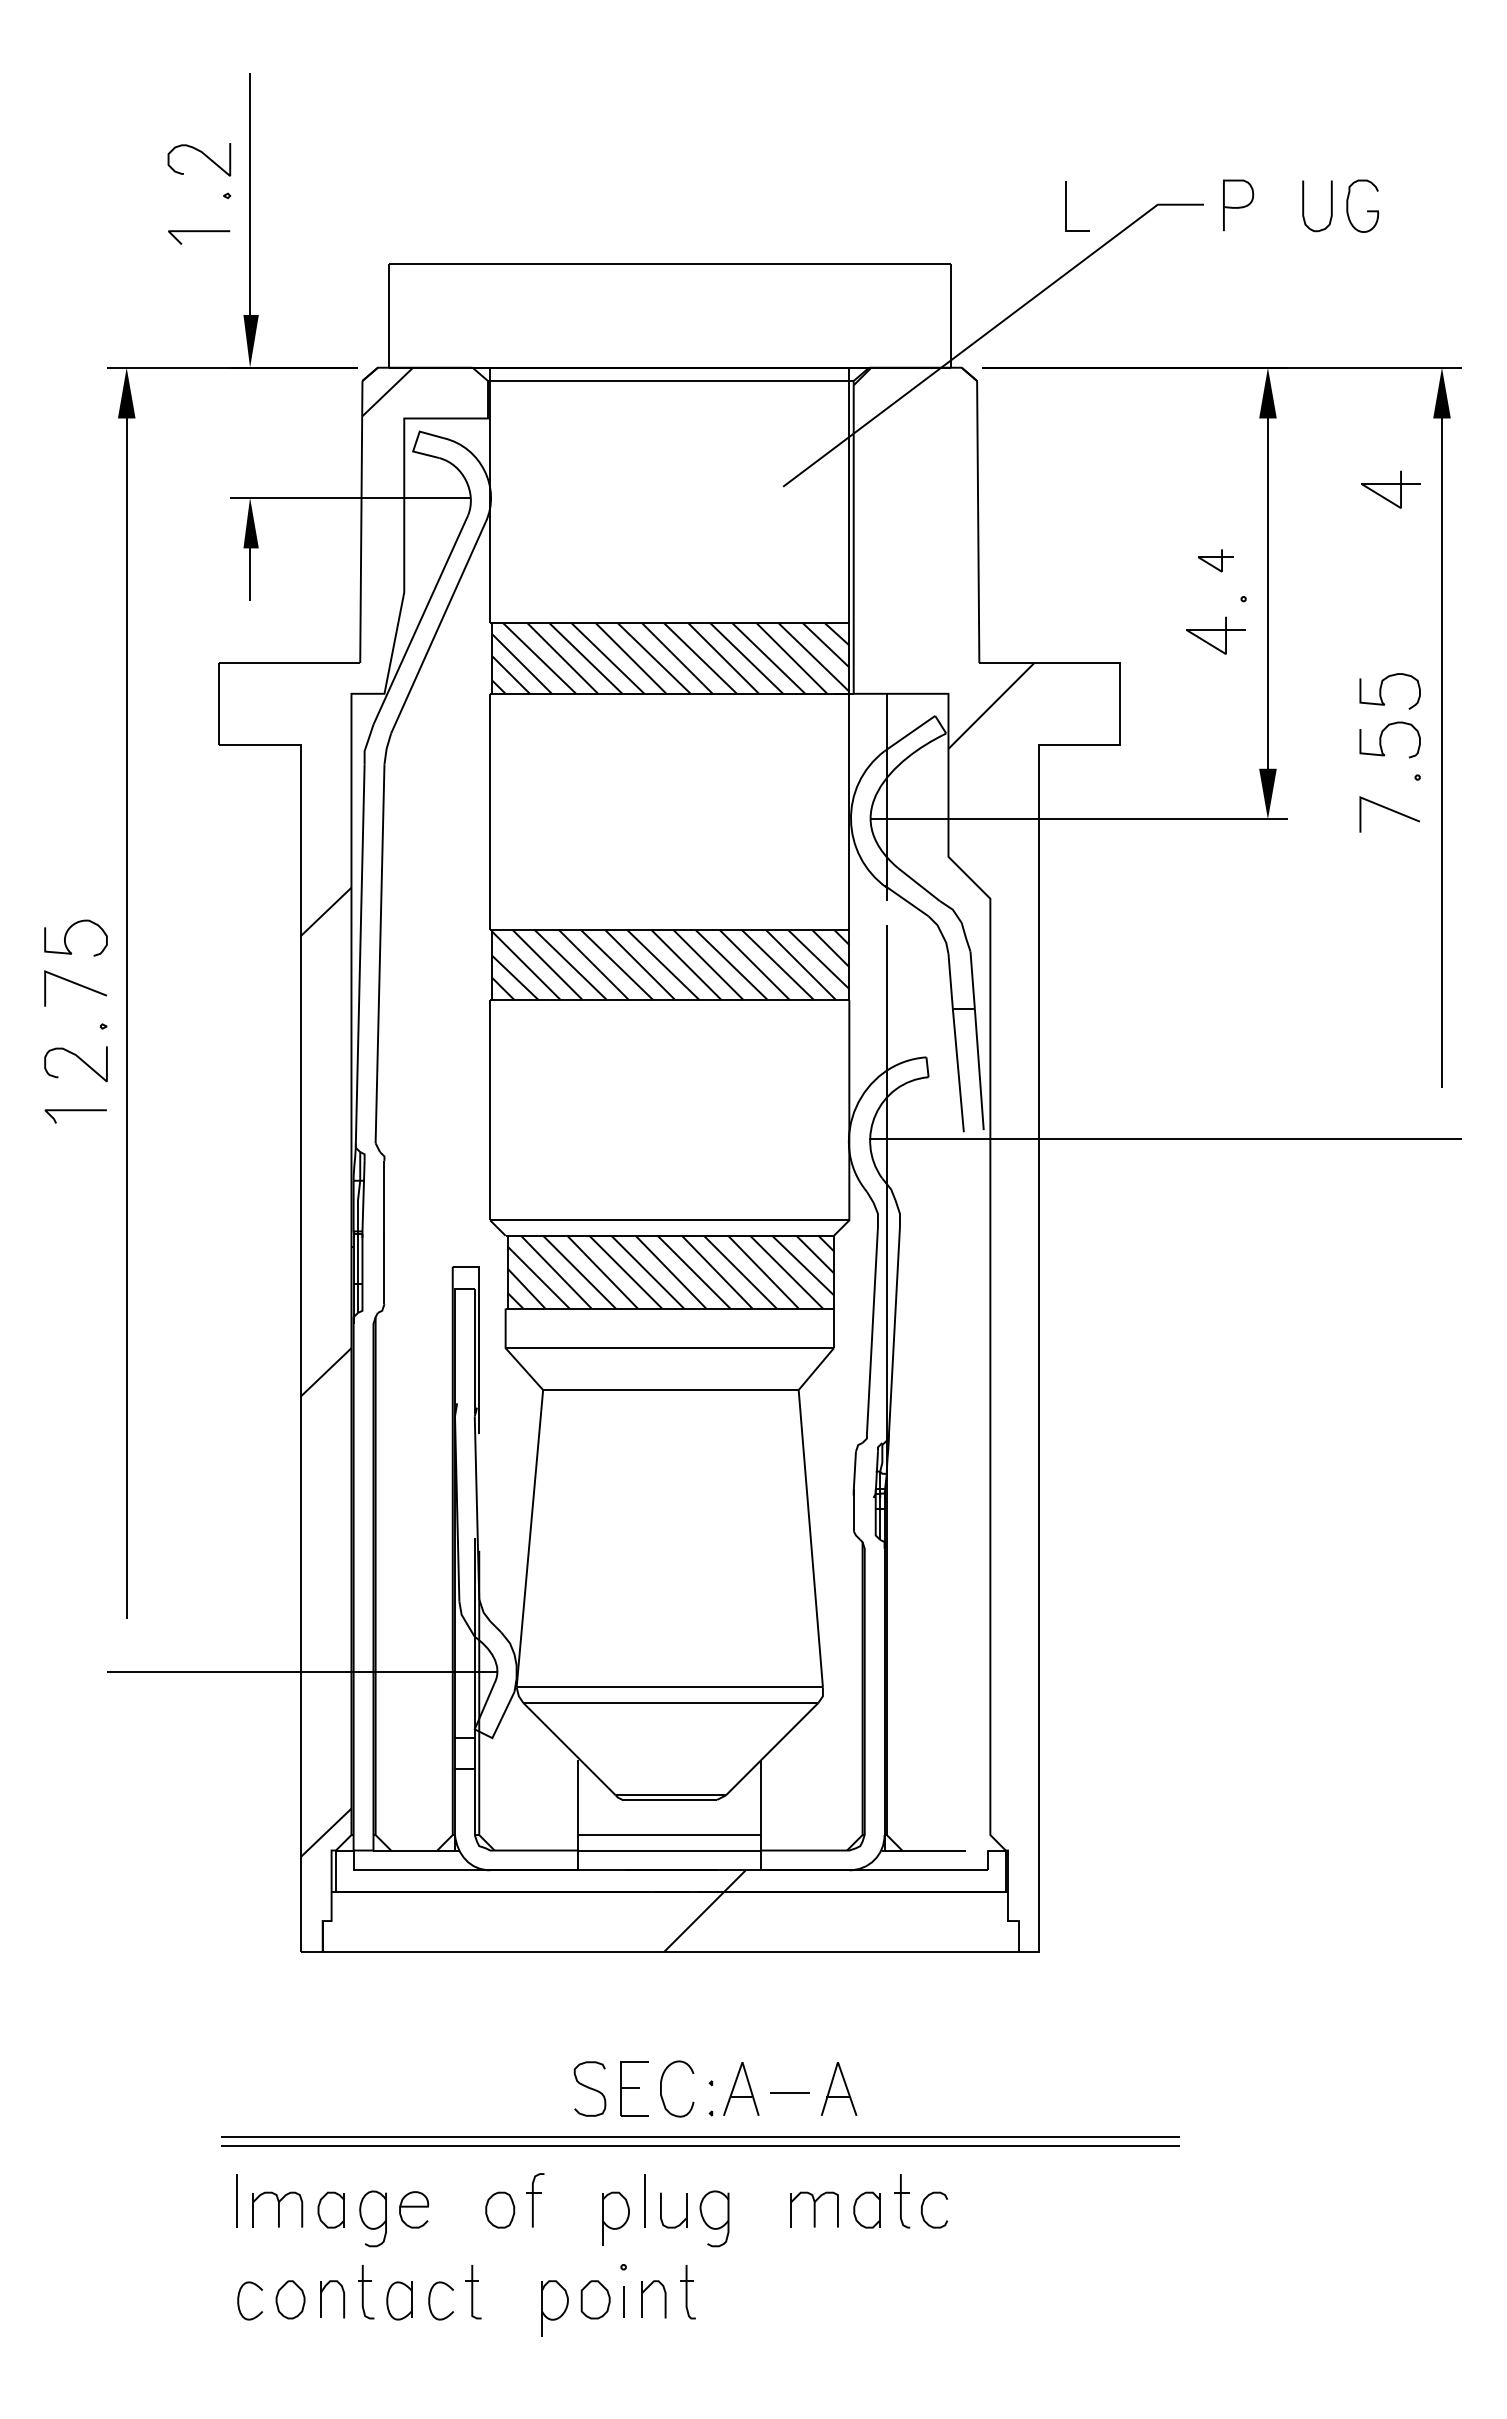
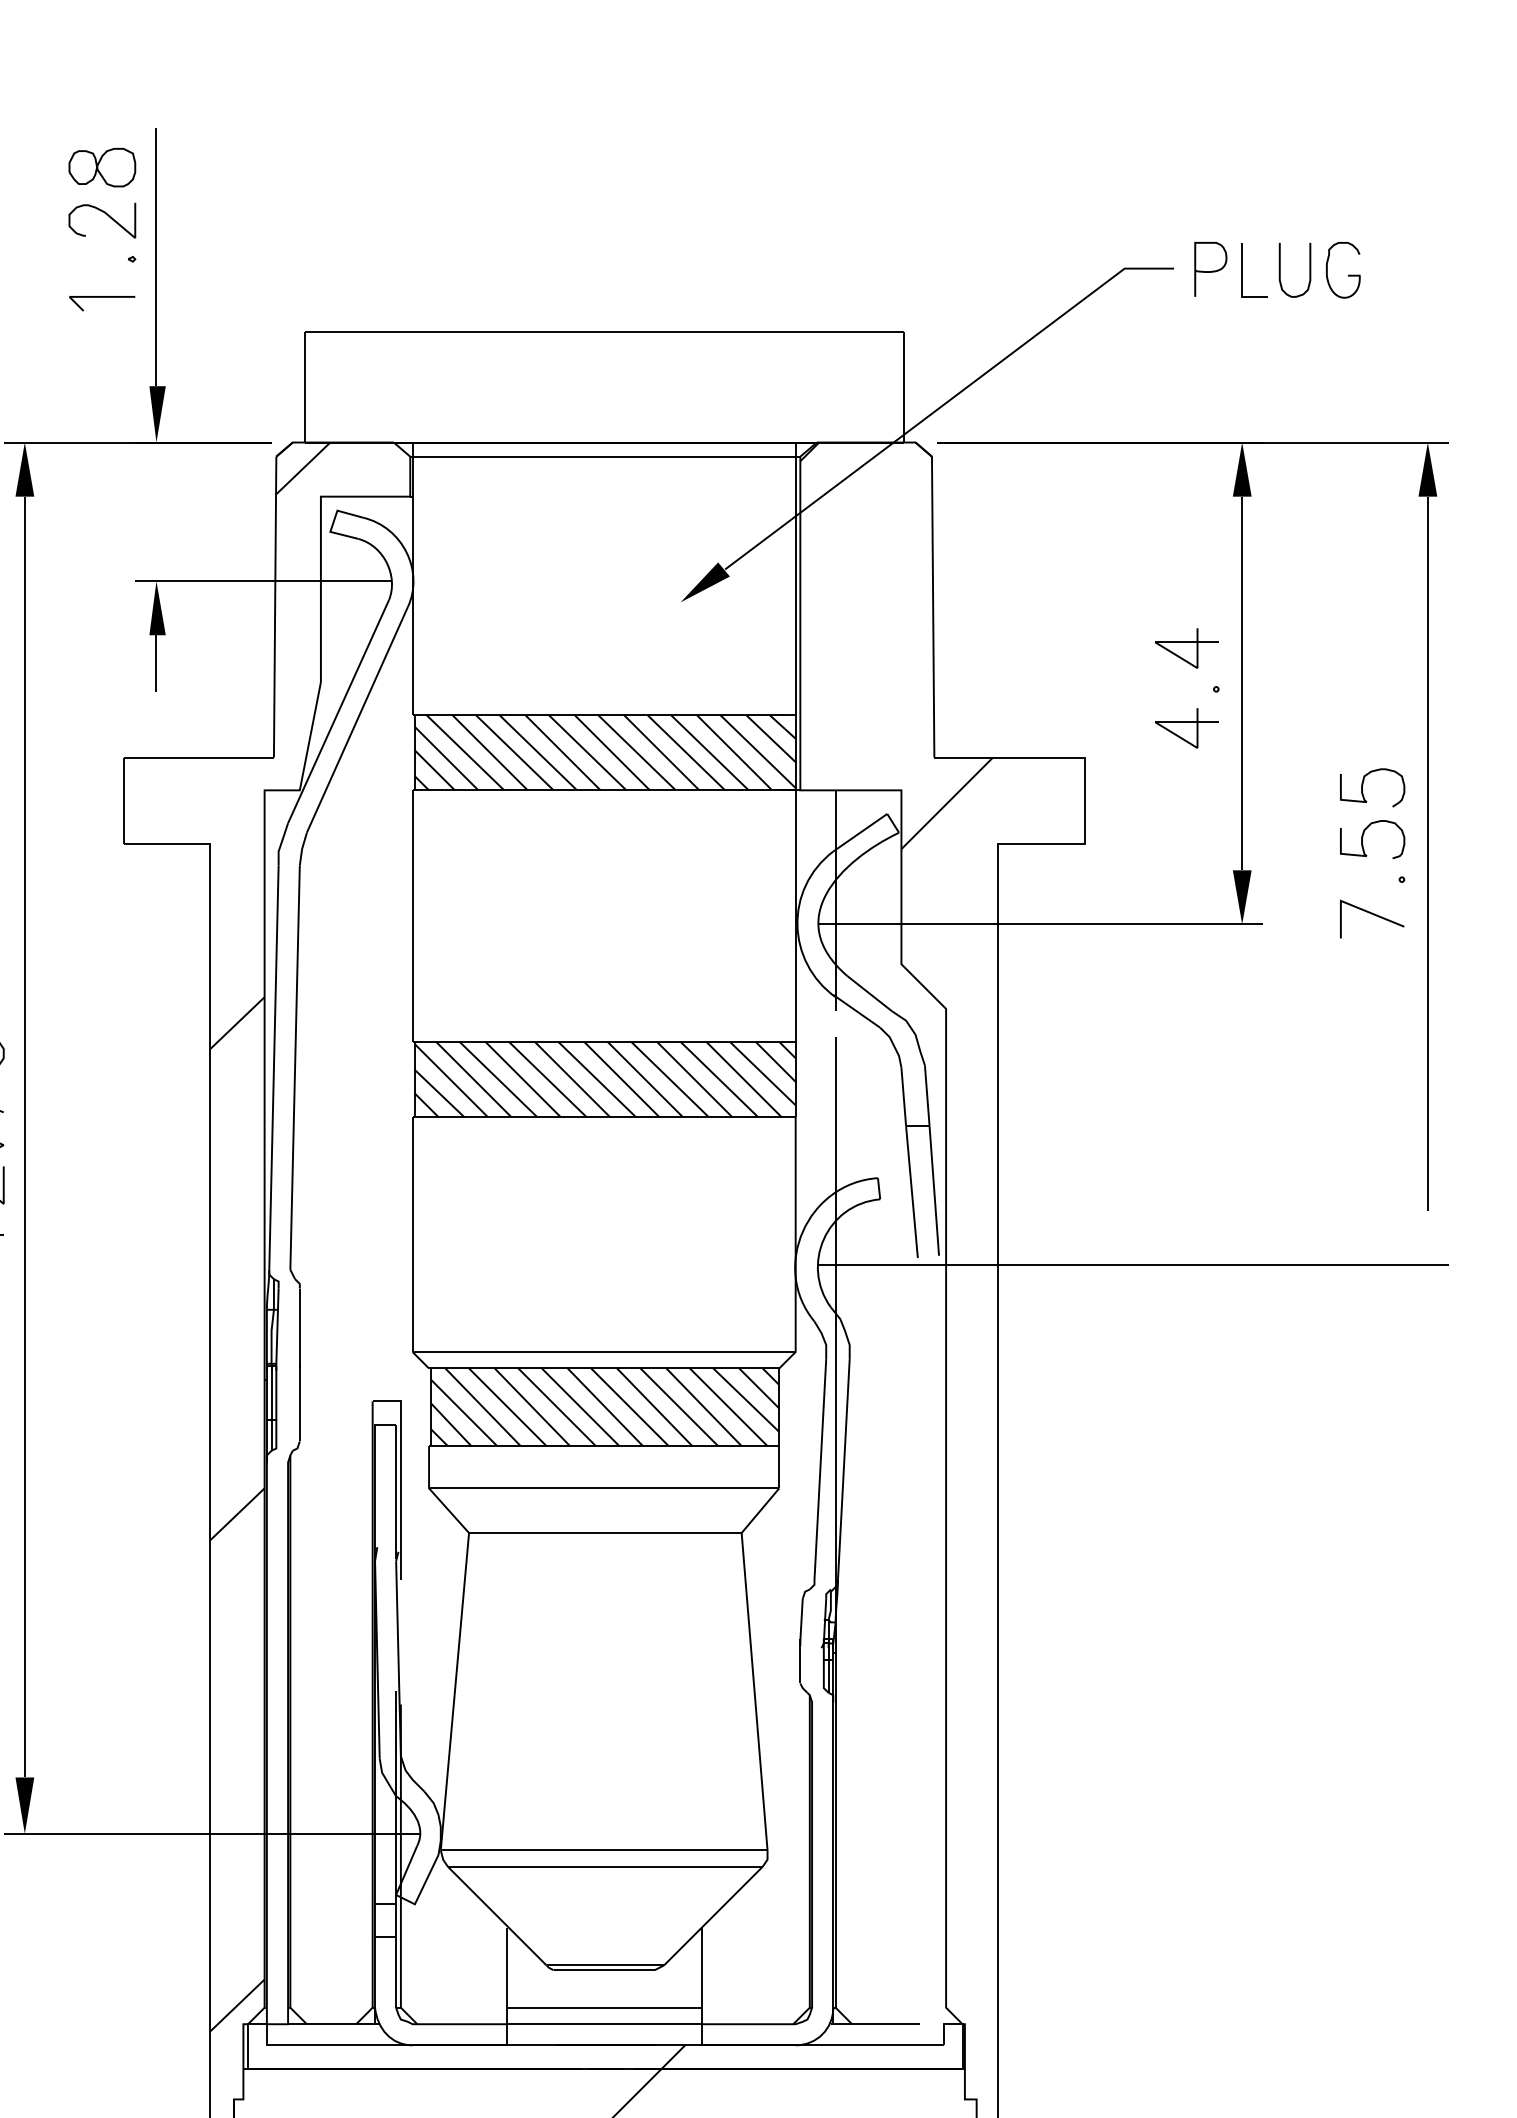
part: (199, 109) -> (102, 167), added
curve: (1066, 206) -> (1242, 270), moved
part: (1390, 489) -> (1372, 572), removed
fill: (764, 498) -> (705, 582), added
part: (1215, 560) -> (1186, 648), size x1.67
fill: (126, 1645) -> (24, 1805), added

